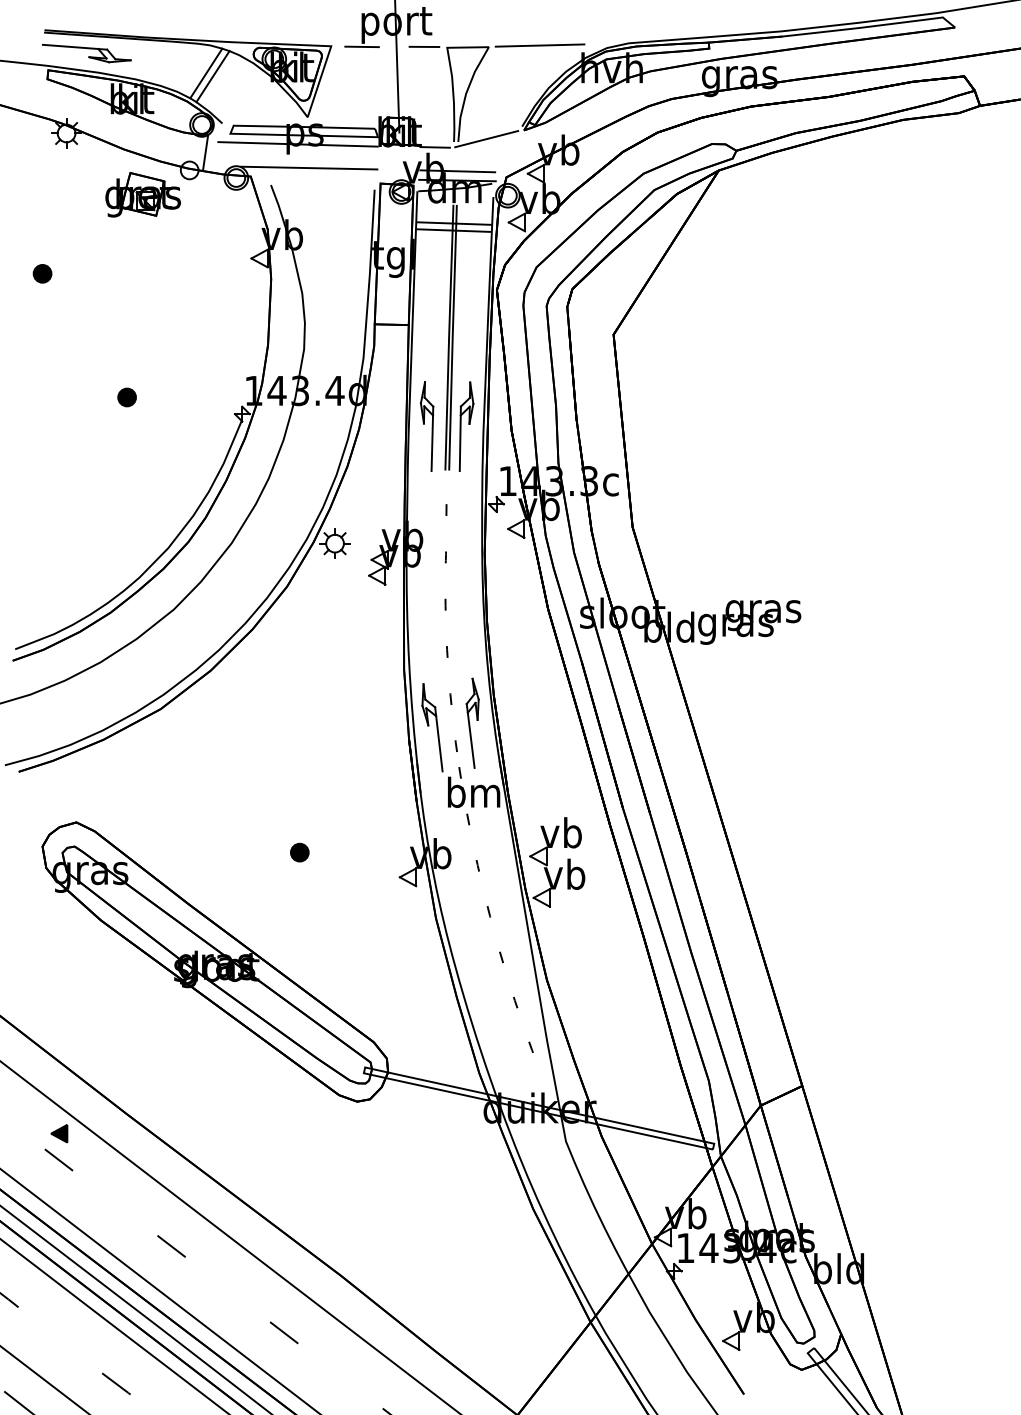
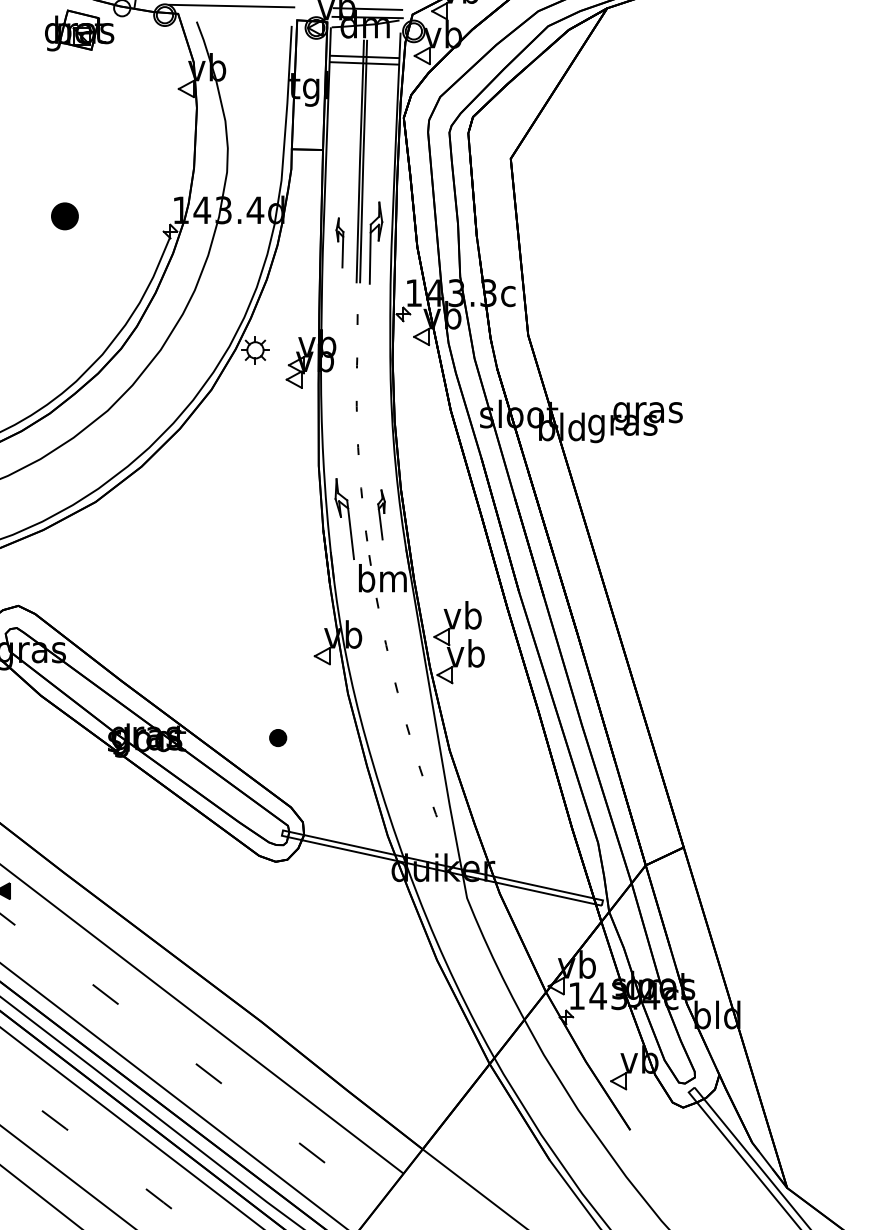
part: (126, 397) -> (64, 216), size x1.6
part: (427, 426) -> (340, 242), size x0.6
part: (472, 722) -> (381, 514), size x0.6
part: (299, 852) -> (277, 737), moved

